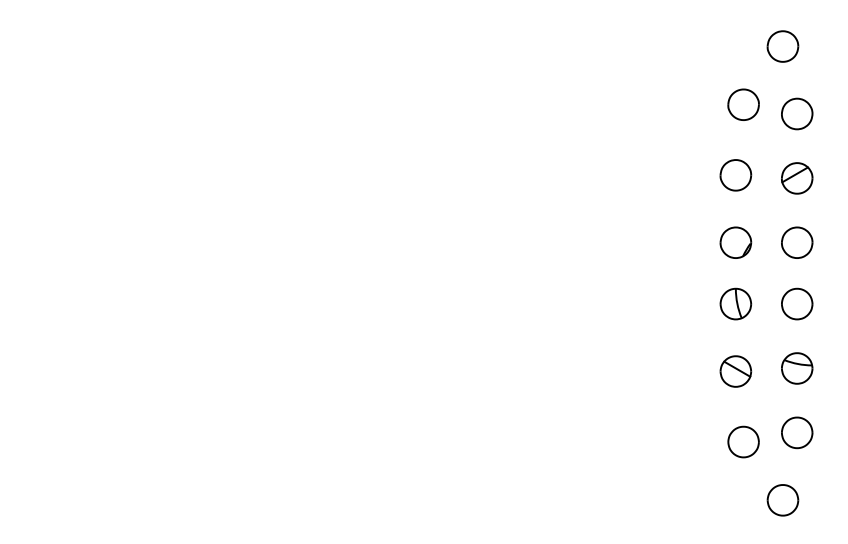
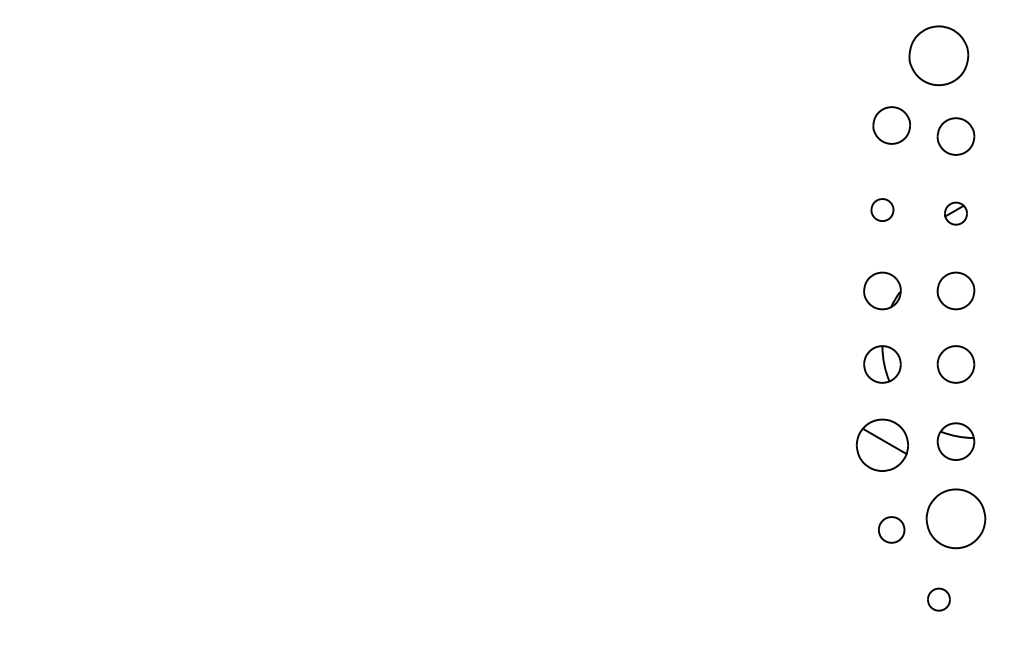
part: (782, 46) -> (938, 55), size x1.6
part: (735, 174) -> (882, 209), size x0.6
part: (796, 178) -> (955, 213), size x0.6
part: (735, 371) -> (882, 445), size x1.4
part: (796, 432) -> (955, 518), size x1.6
part: (743, 441) -> (891, 529), size x0.7
part: (782, 500) -> (938, 599), size x0.6

